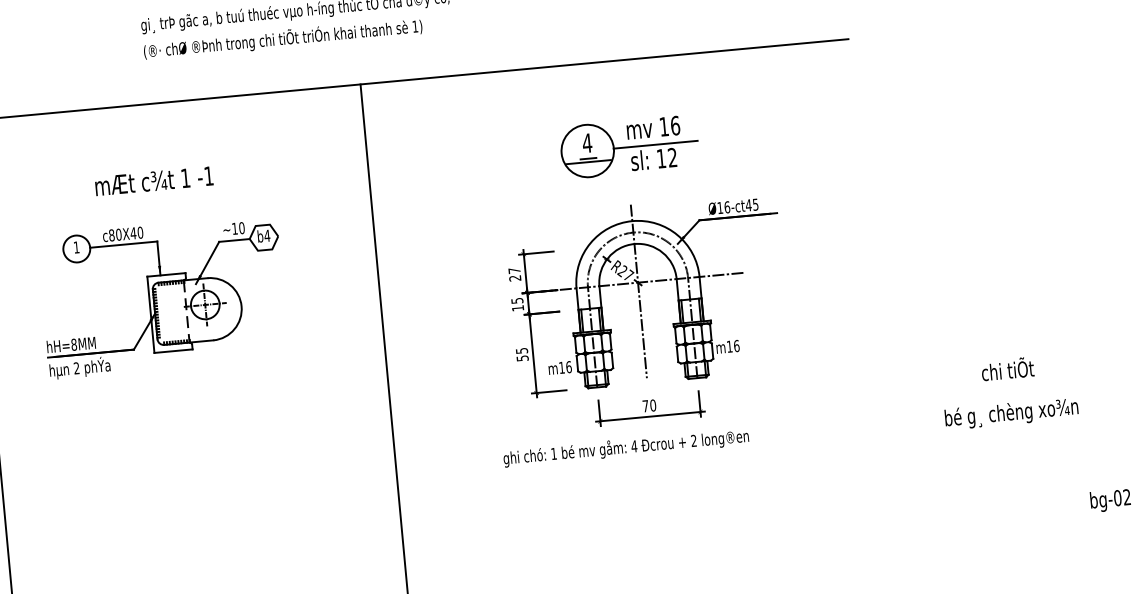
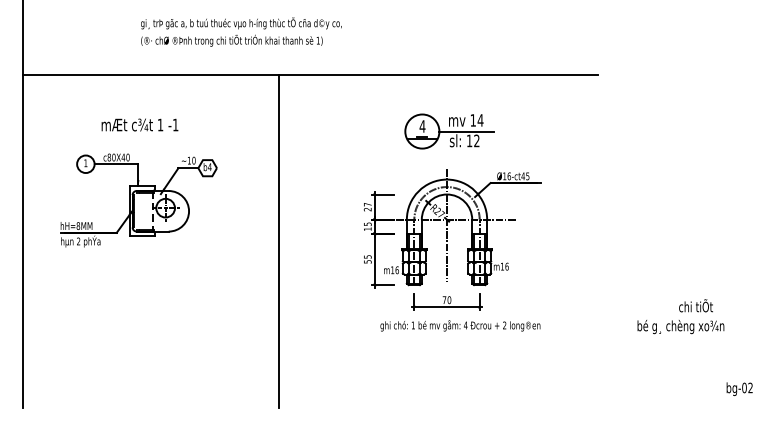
text: (675, 125) -> (480, 120), 16 -> 14
text: (1006, 368) -> (695, 305), moved
text: (626, 447) -> (460, 325), moved

